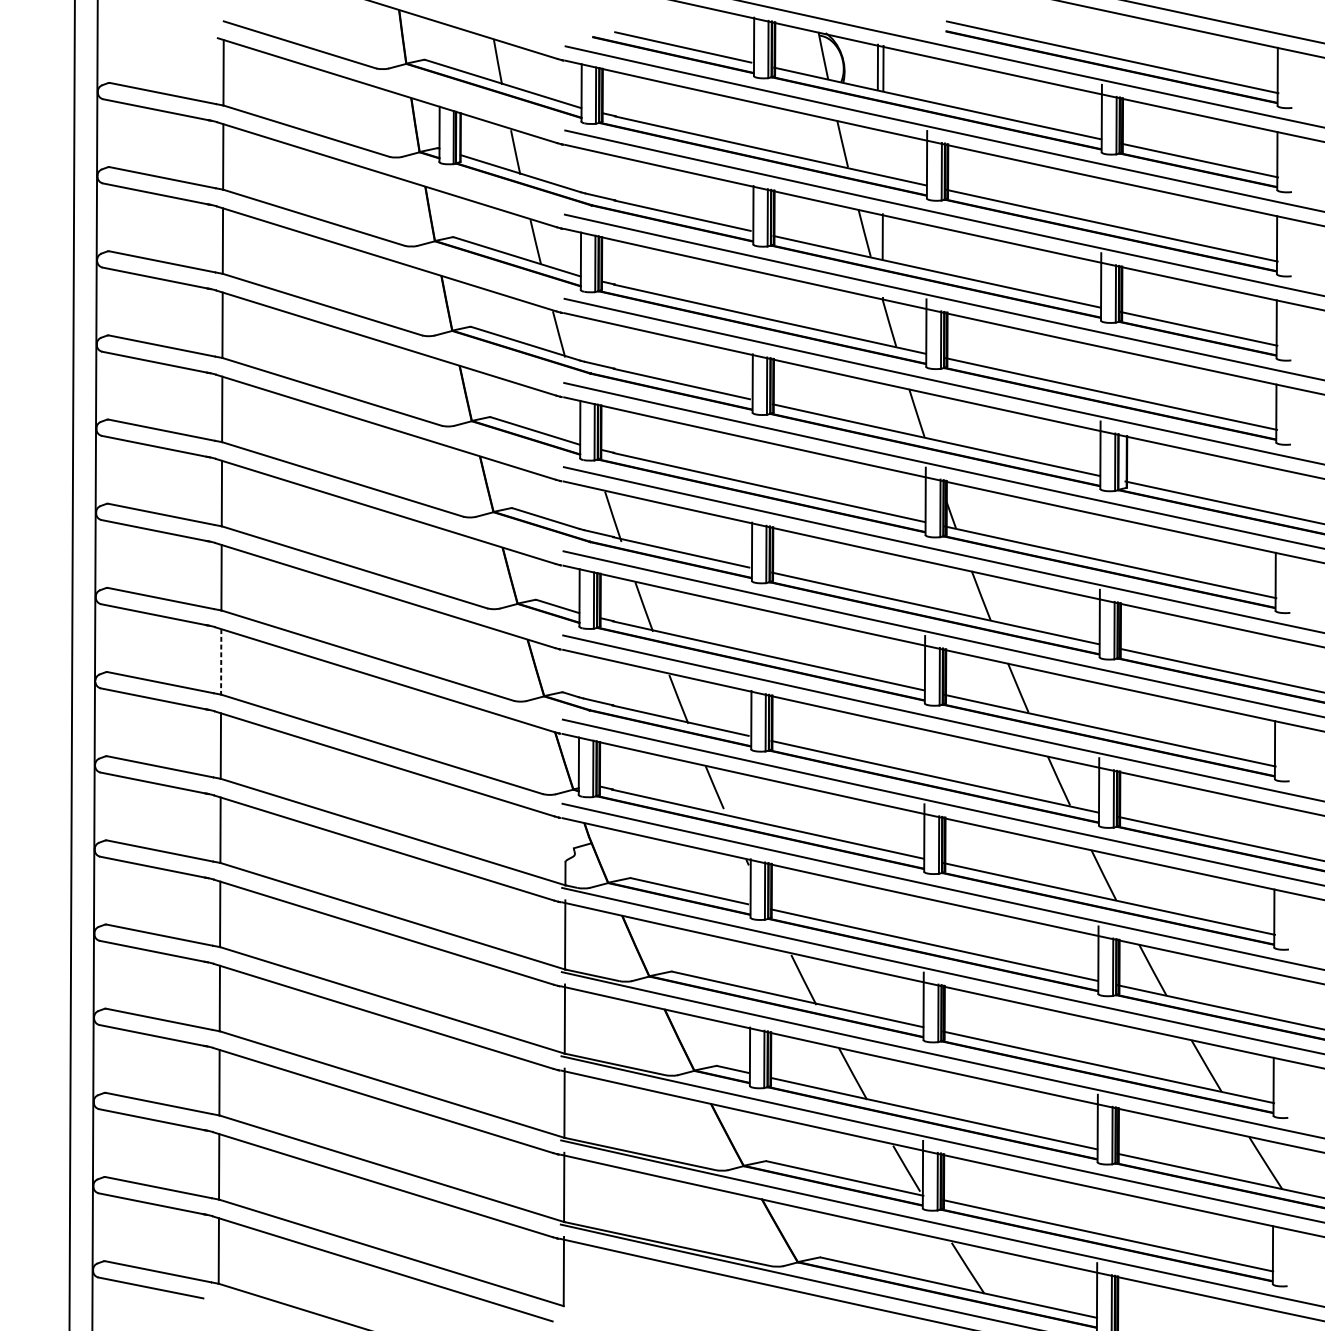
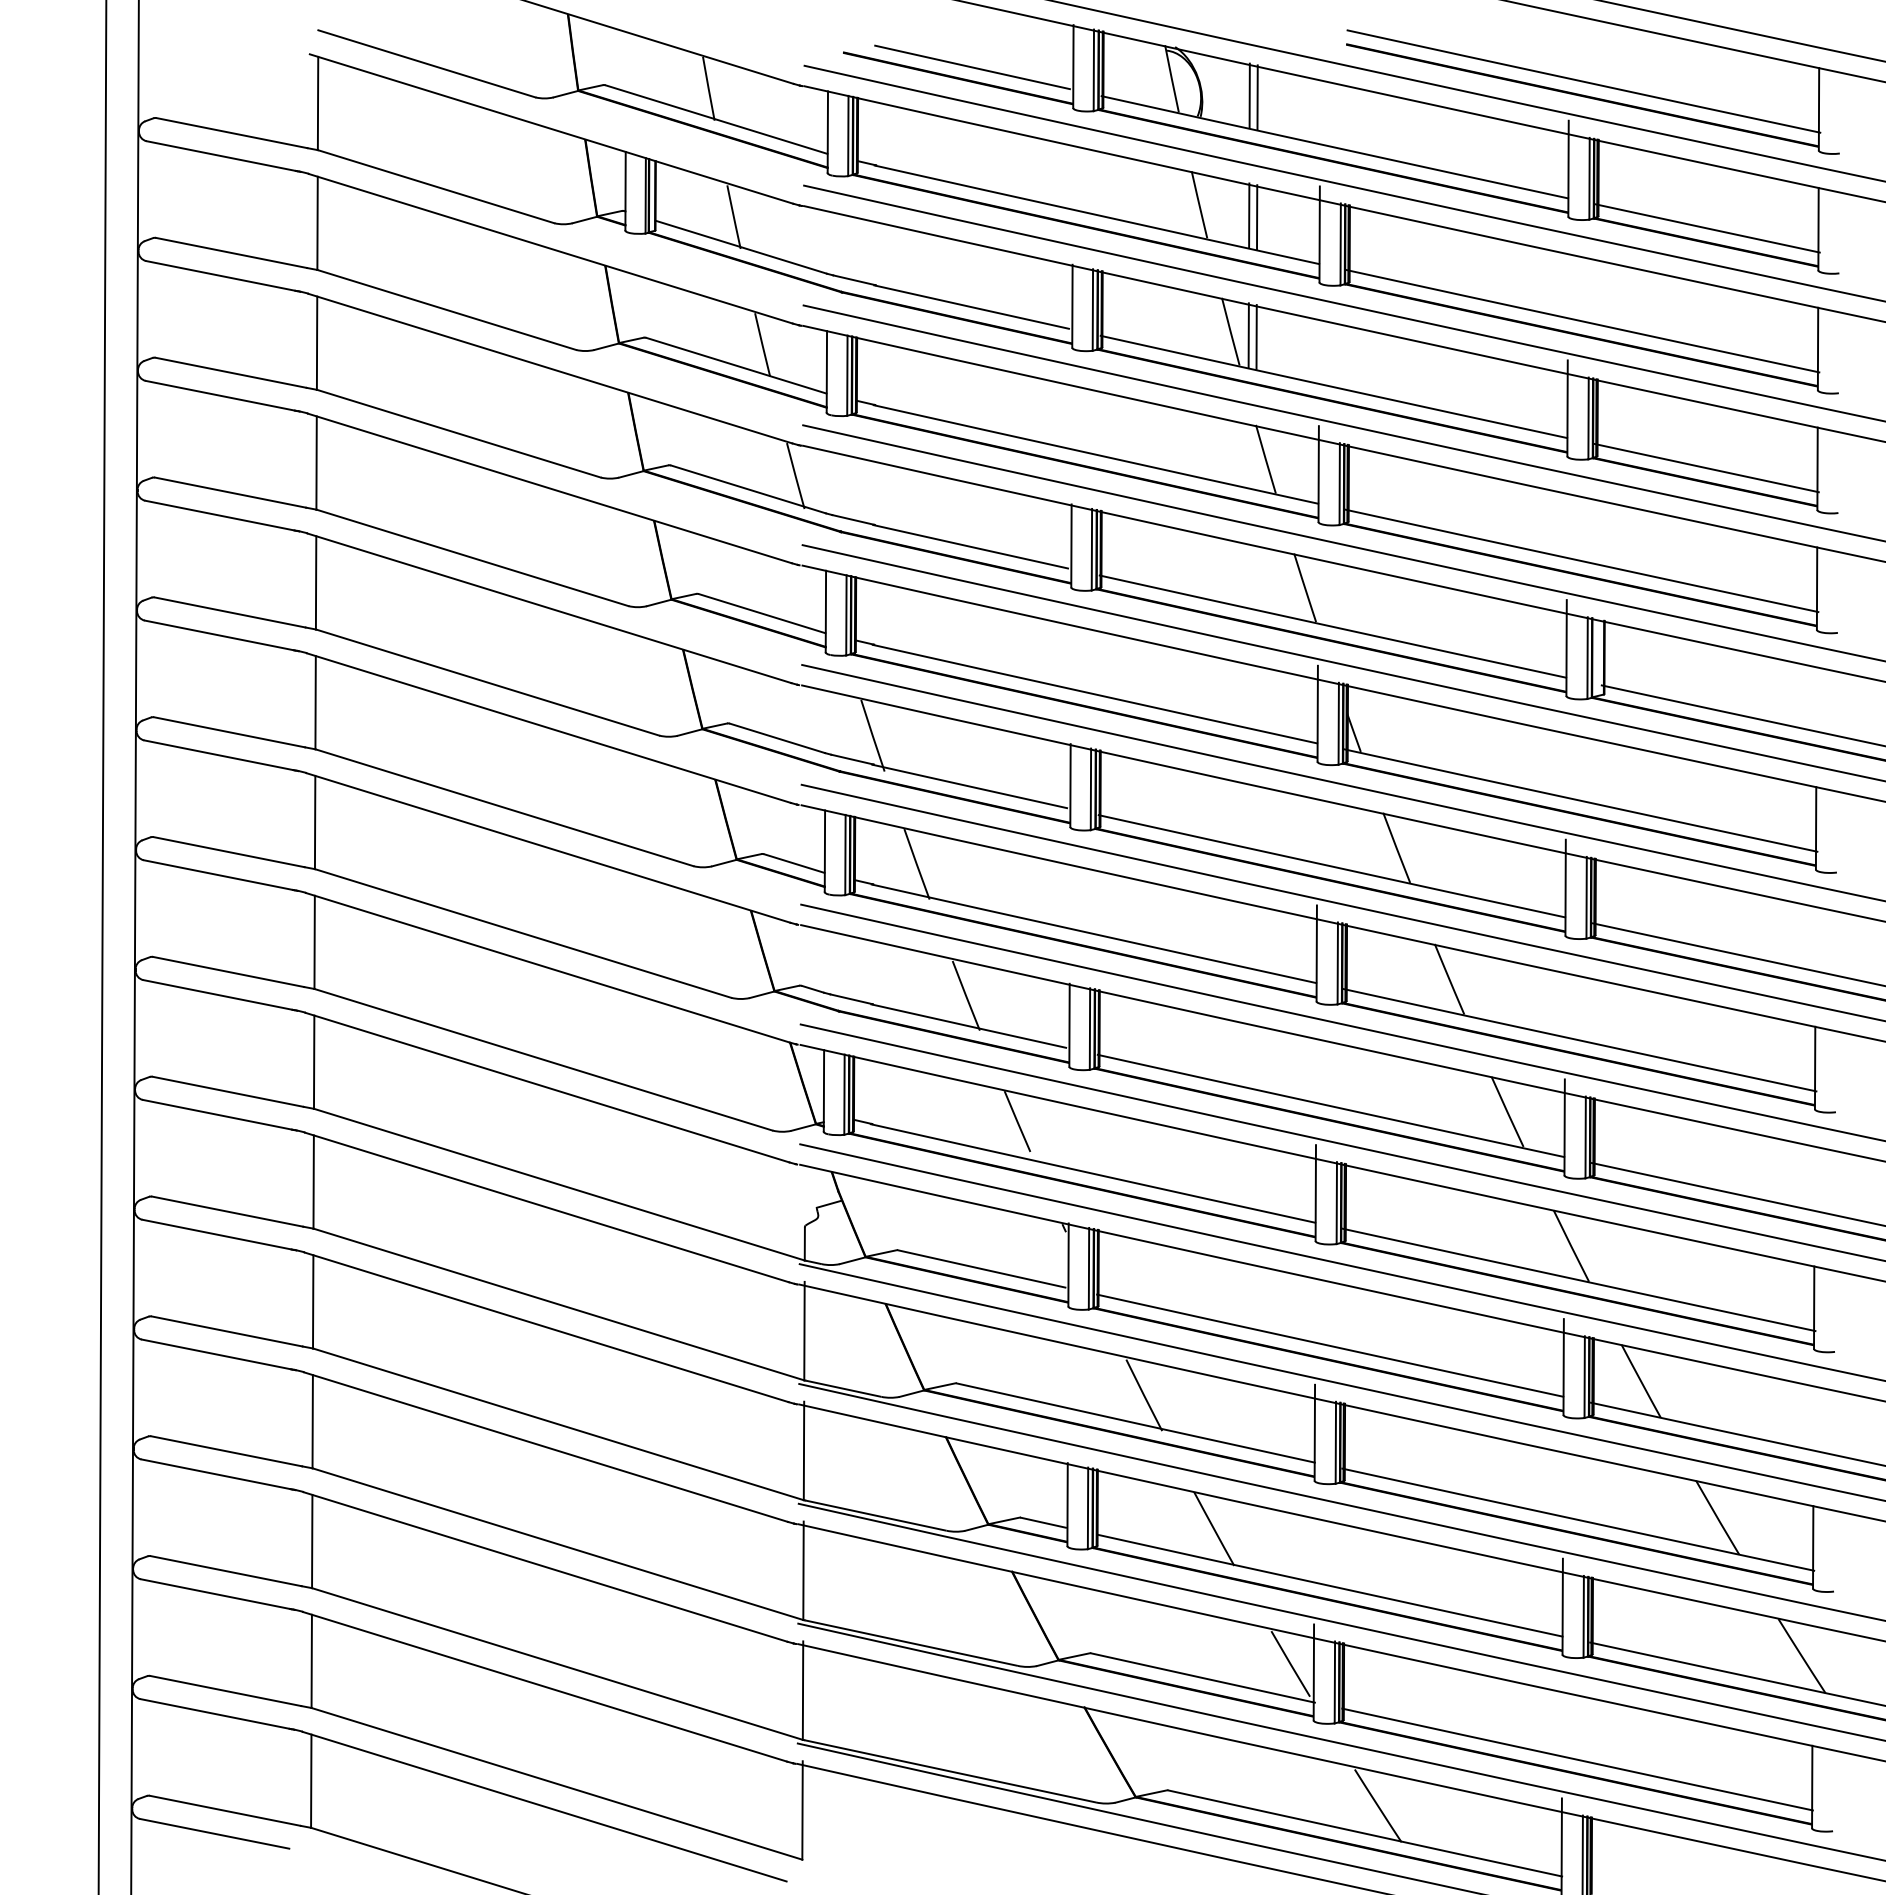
line: (877, 151) -> (1249, 215), added
line: (883, 152) -> (1257, 217), added
line: (877, 235) -> (1248, 335), added
line: (221, 661) -> (314, 942), dashed -> solid

